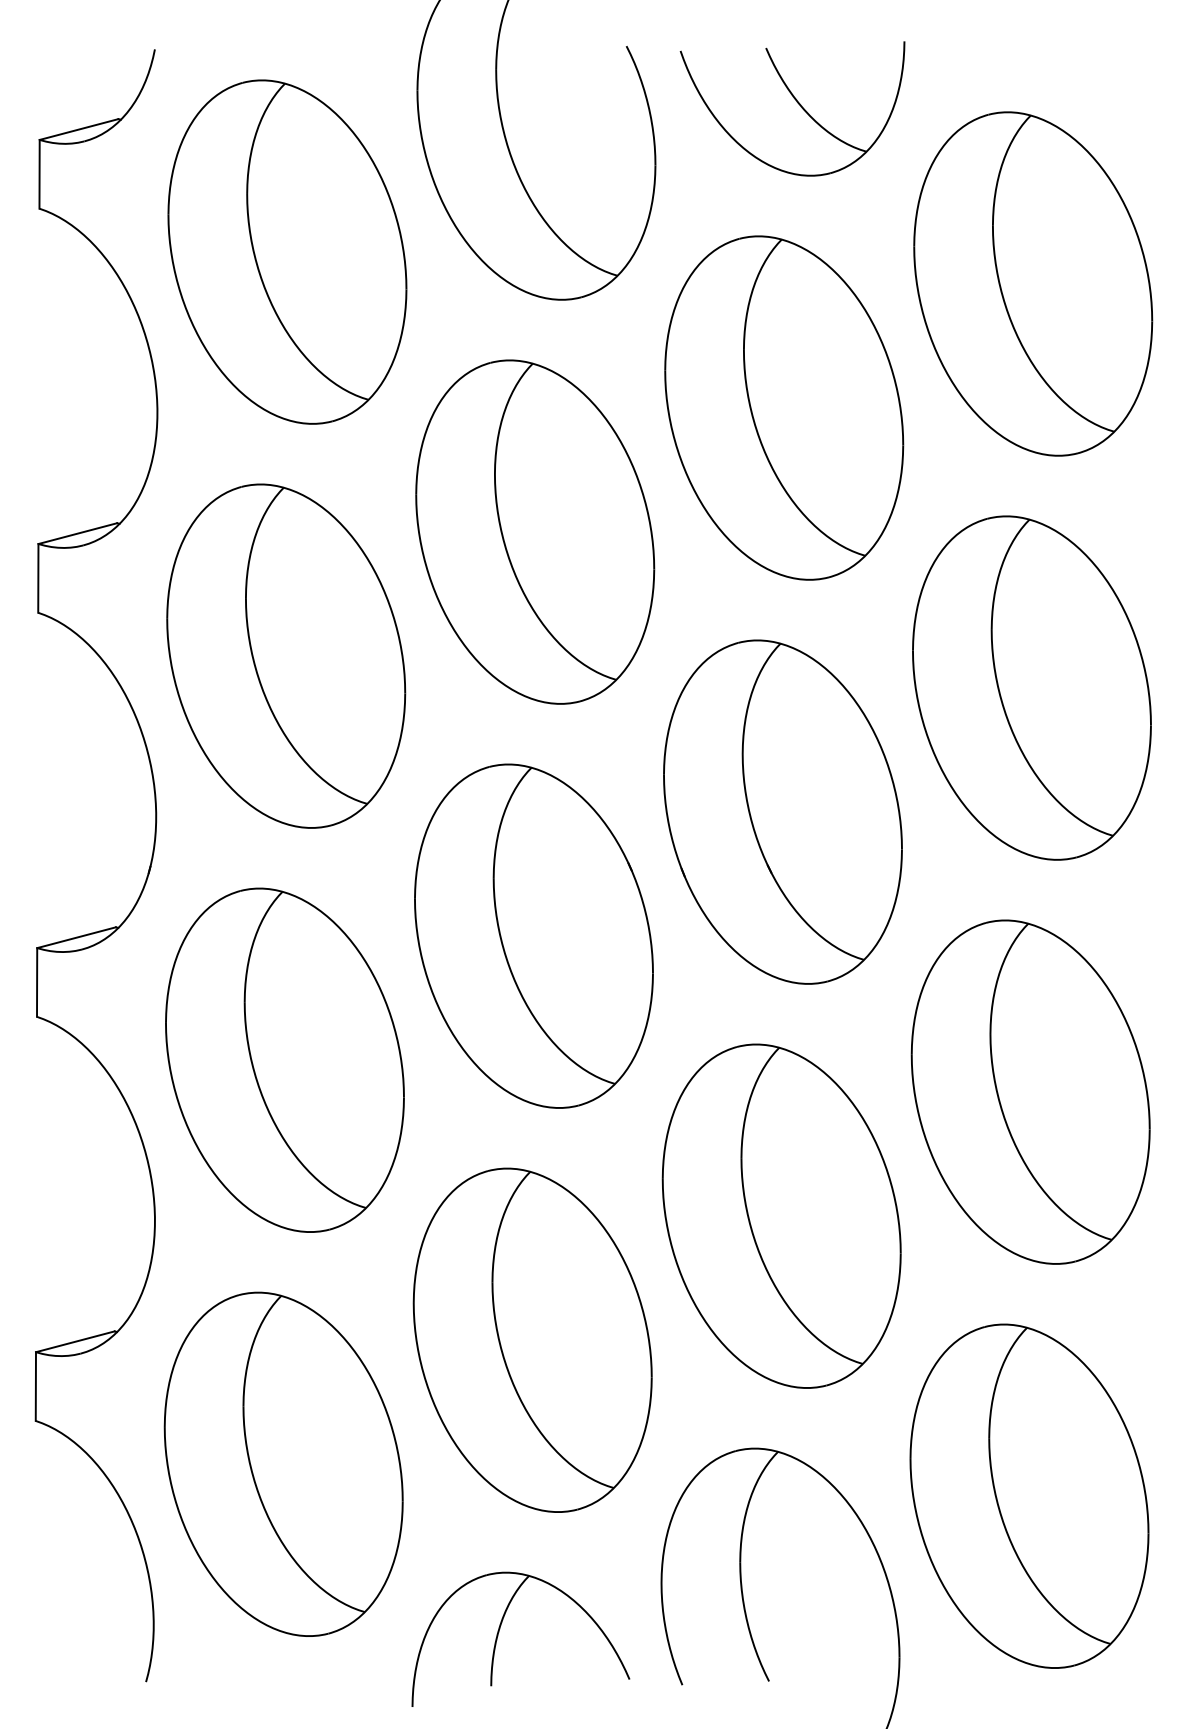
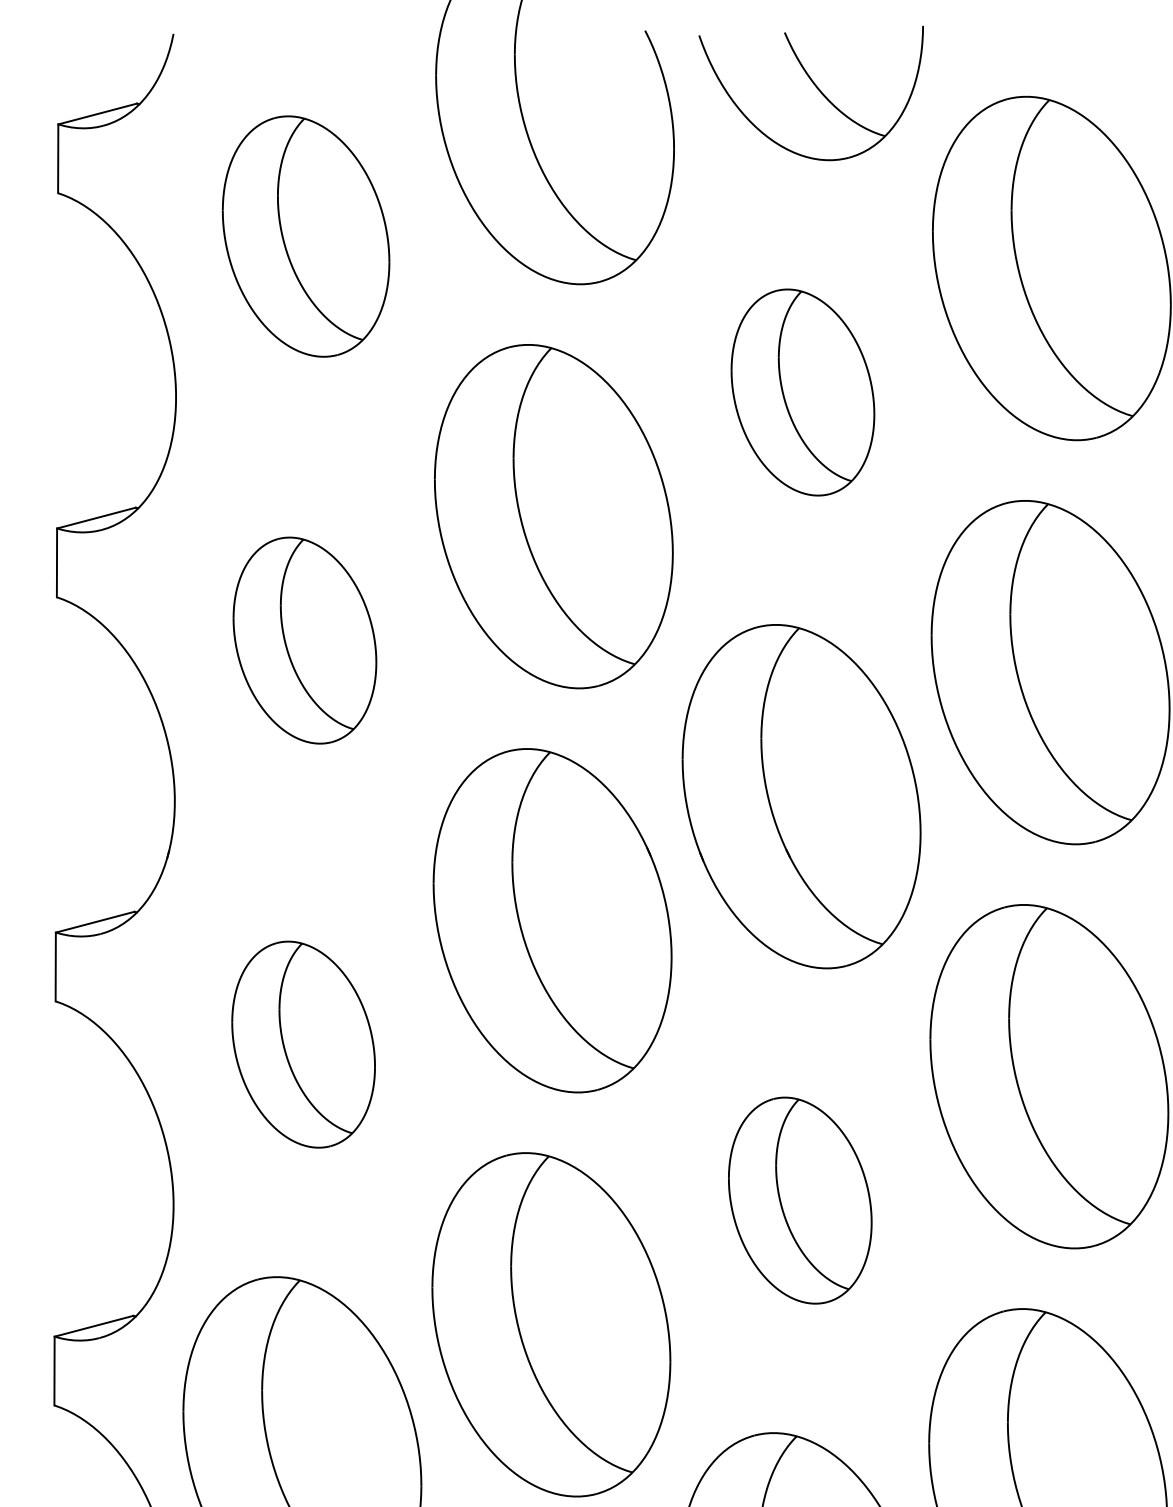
part: (287, 251) -> (306, 235), size x0.7
part: (784, 407) -> (803, 391), size x0.6
part: (286, 655) -> (305, 639), size x0.6
part: (284, 1059) -> (303, 1043), size x0.6
part: (781, 1215) -> (800, 1199), size x0.6

